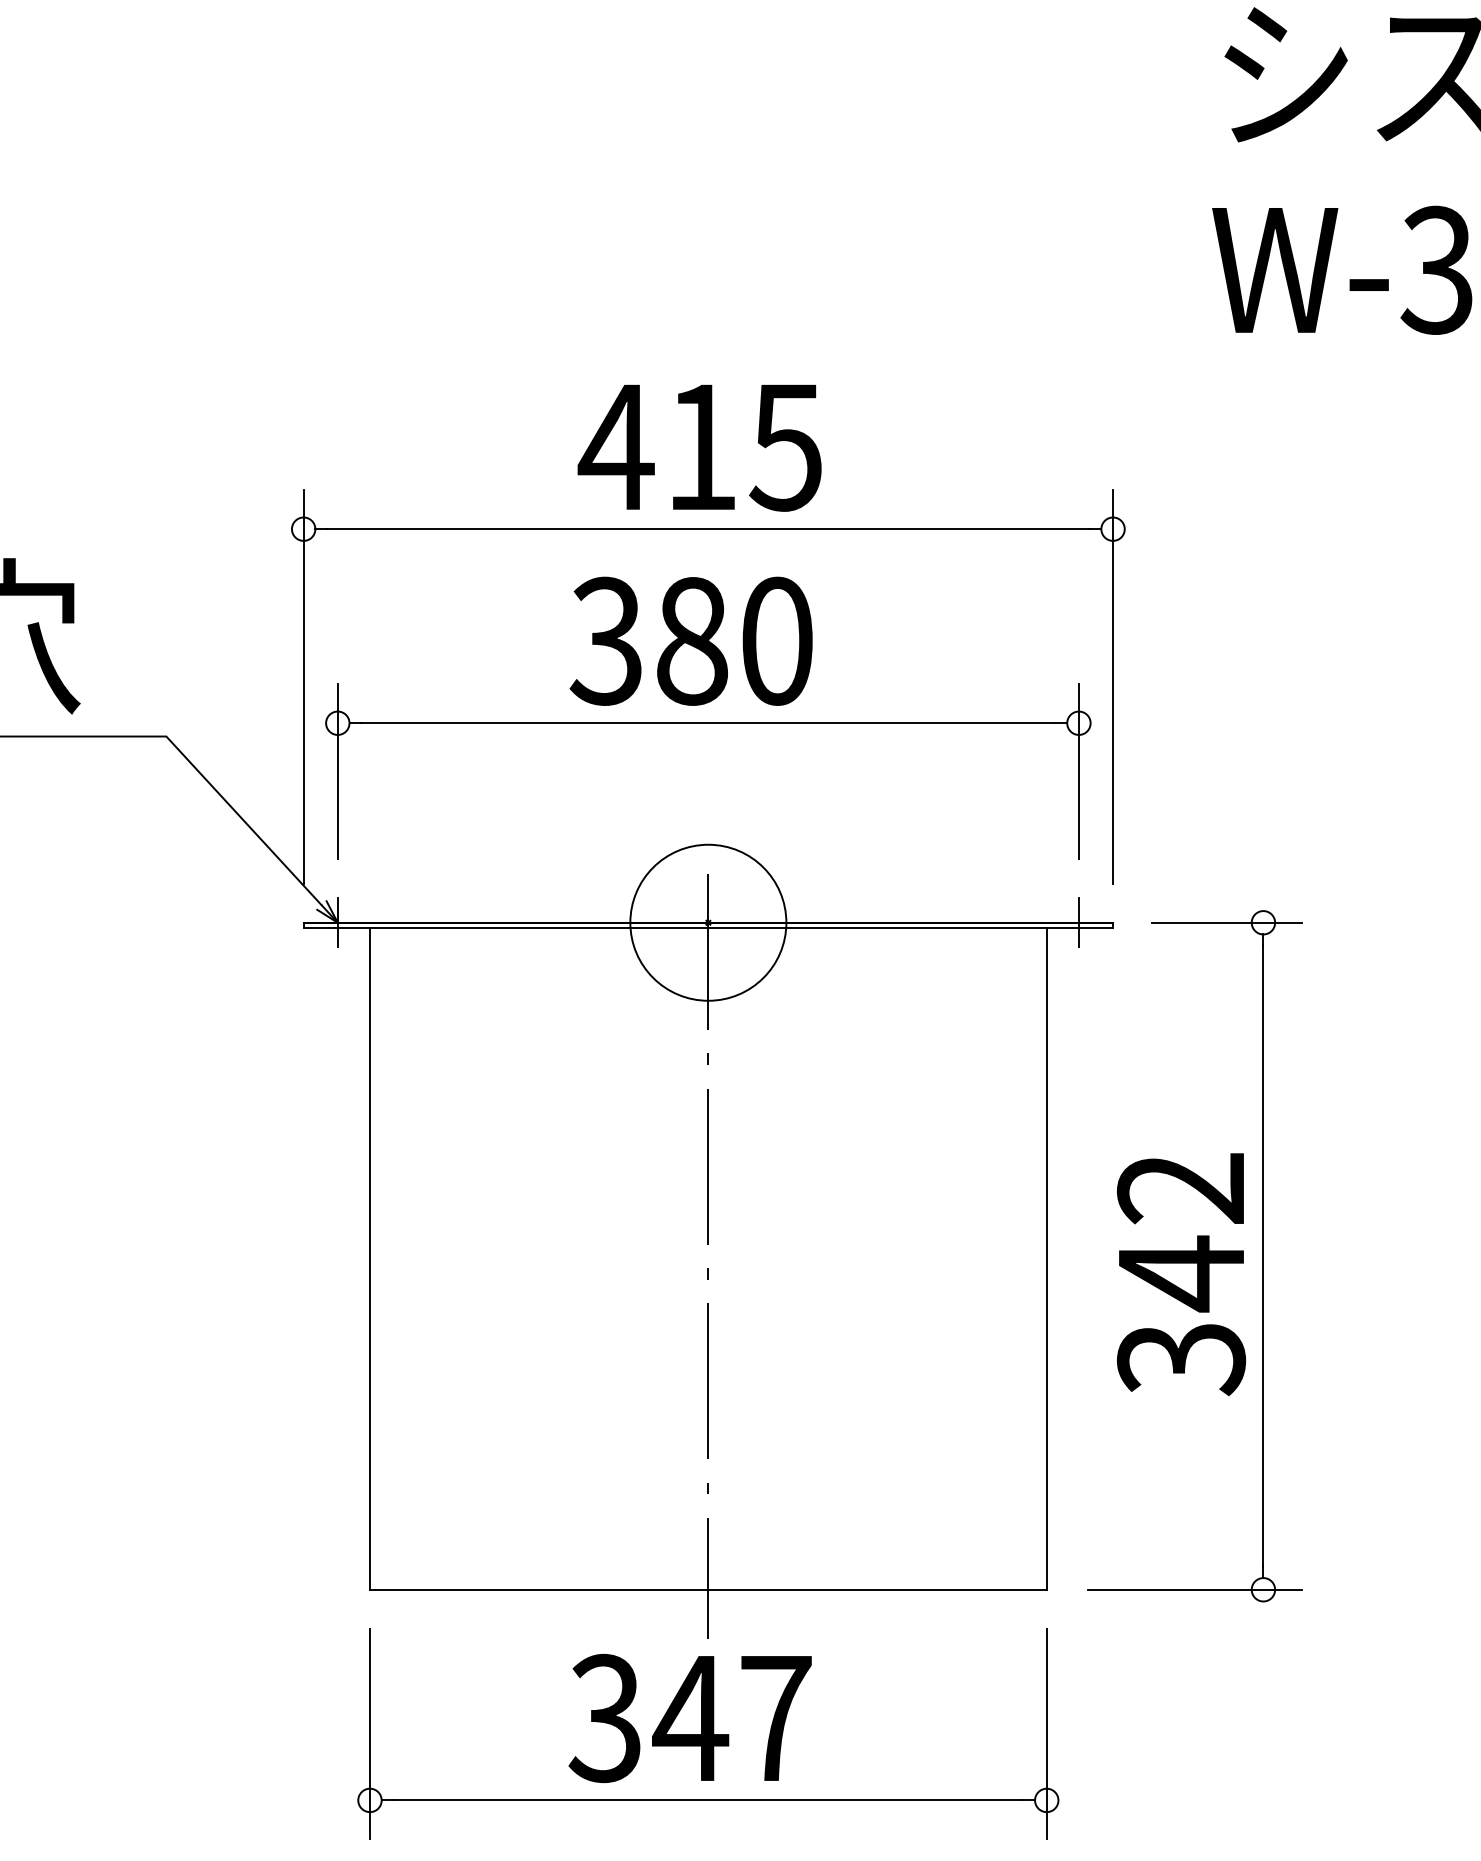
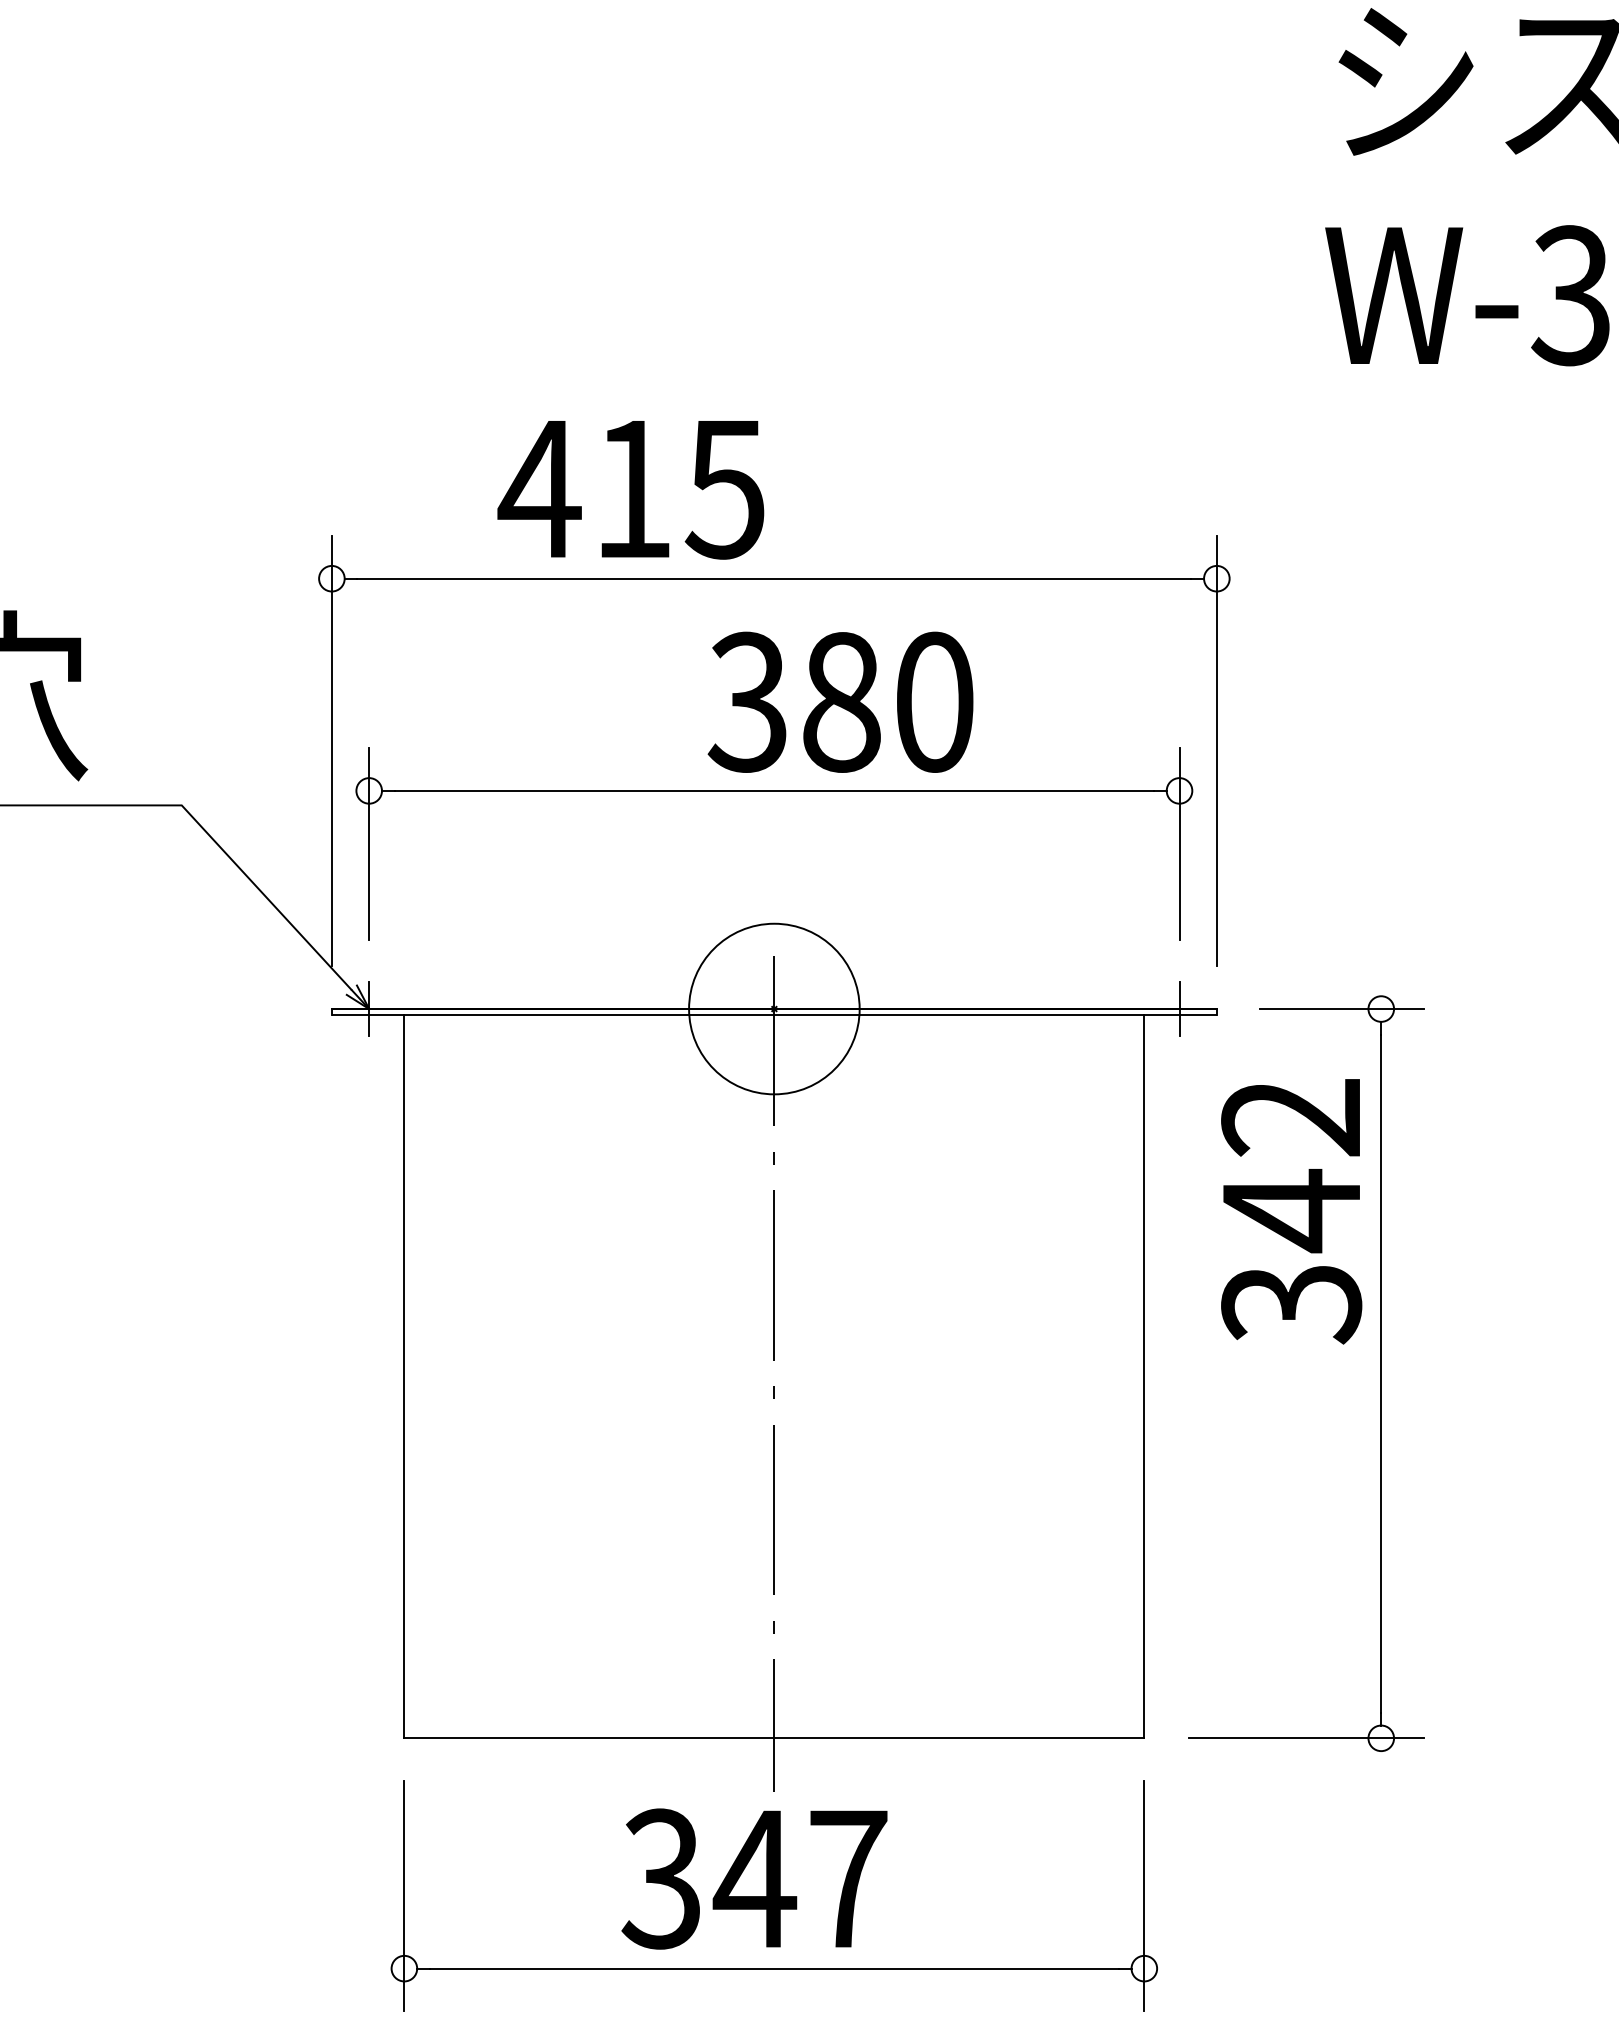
text: (699, 448) -> (630, 490), moved
text: (691, 640) -> (840, 701), moved
text: (1181, 1274) -> (1291, 1211), moved

